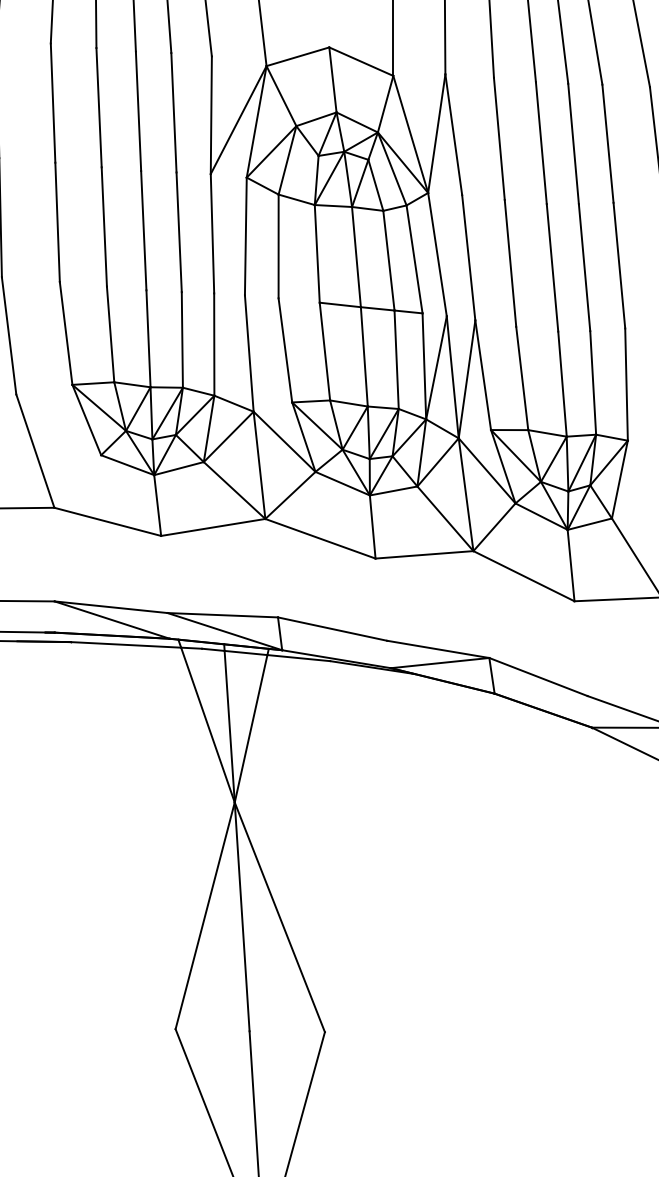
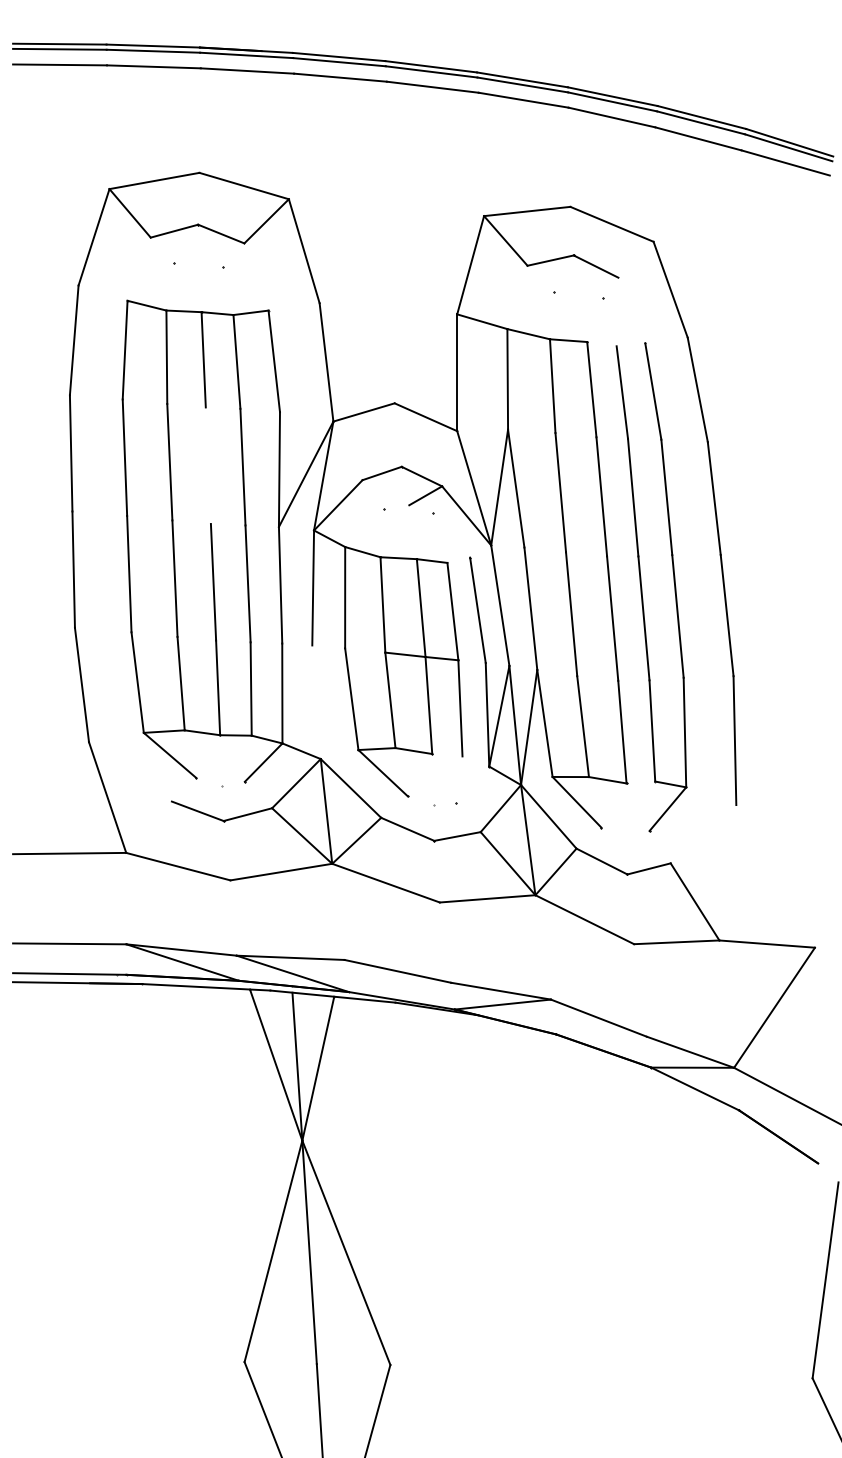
line: (137, 111) -> (207, 465), removed
line: (249, 353) -> (316, 702), removed
line: (408, 437) -> (472, 784), removed

